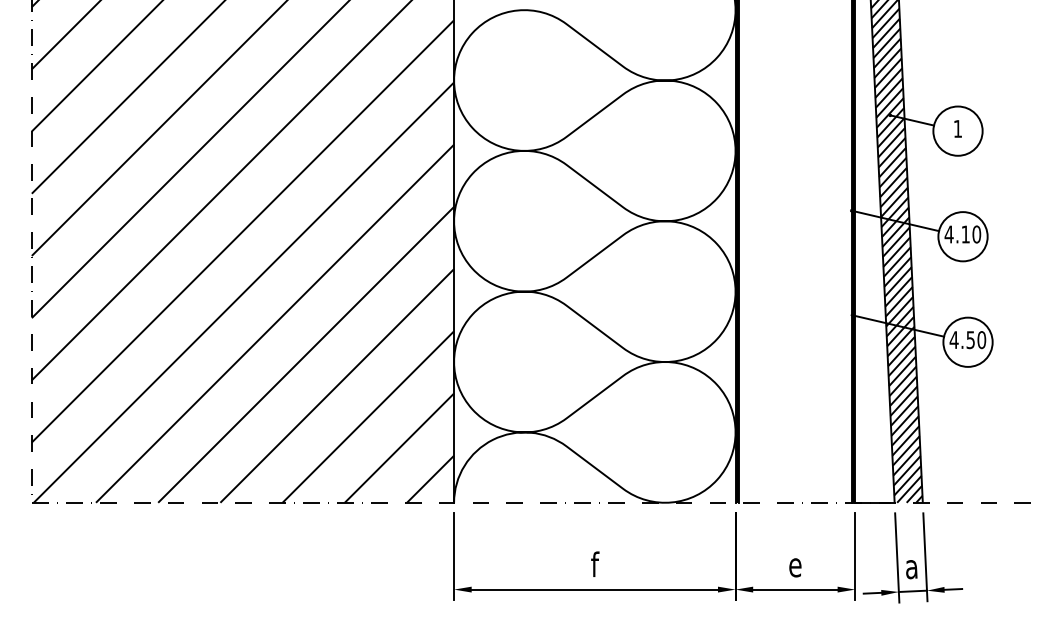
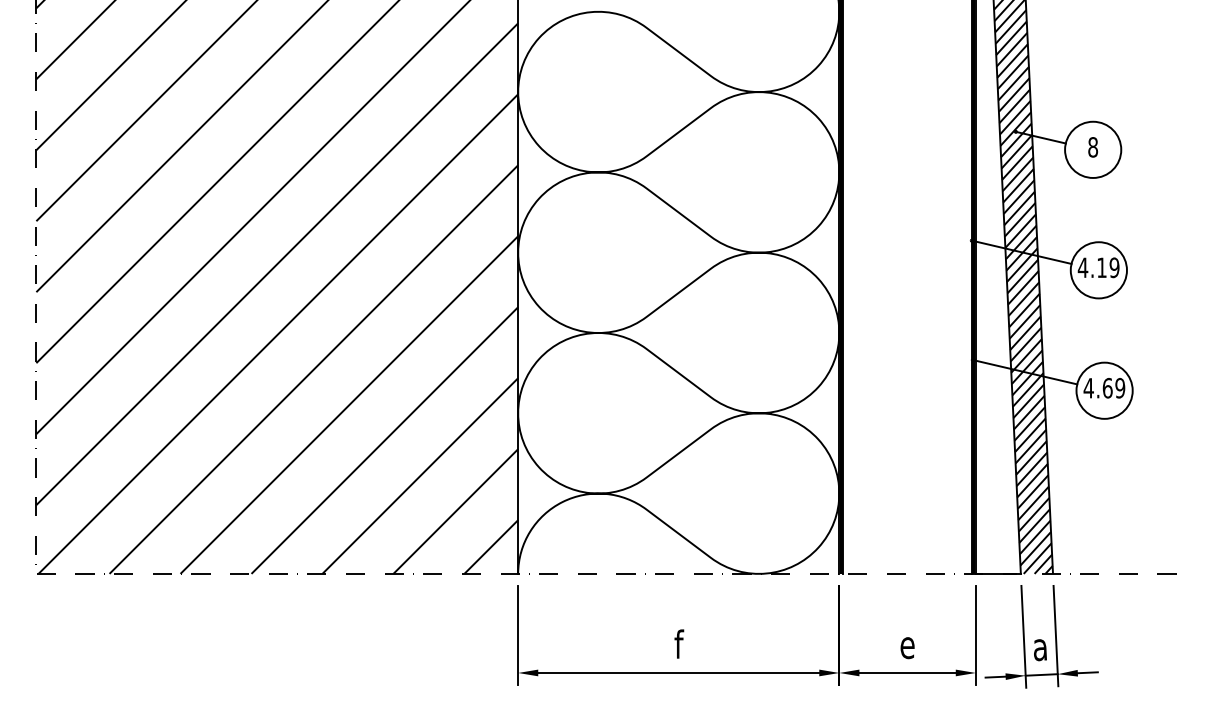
text: (958, 129) -> (1093, 147), 1 -> 8
text: (976, 234) -> (1114, 267), 4.10 -> 4.19
text: (975, 340) -> (1113, 388), 4.50 -> 4.69

